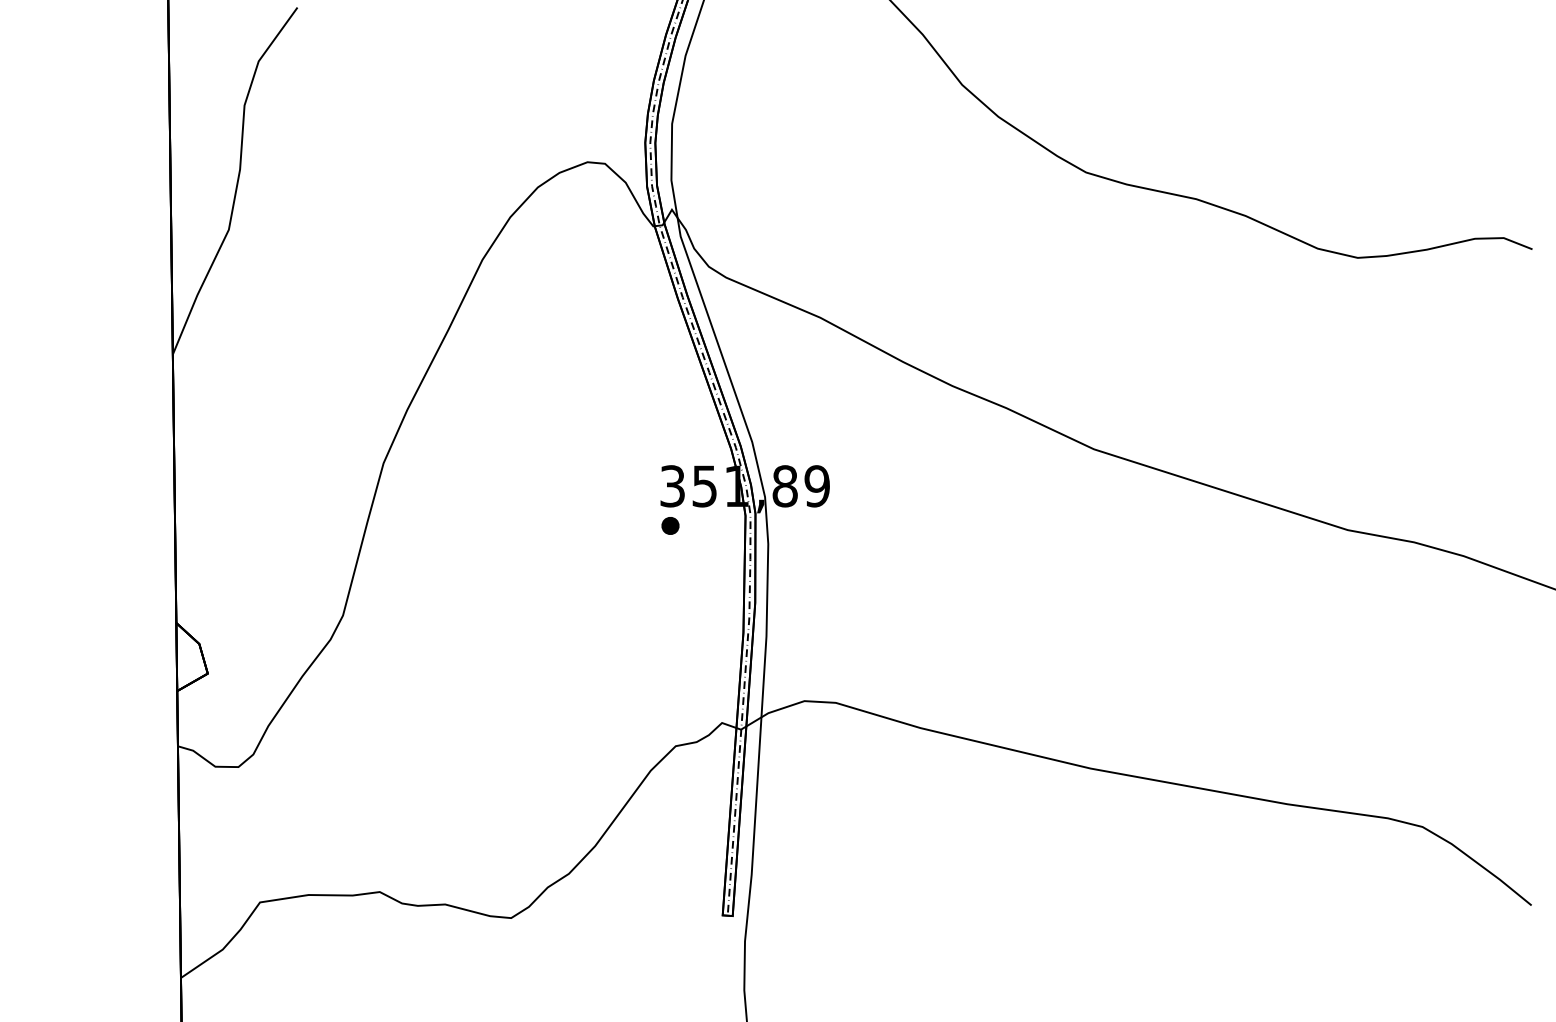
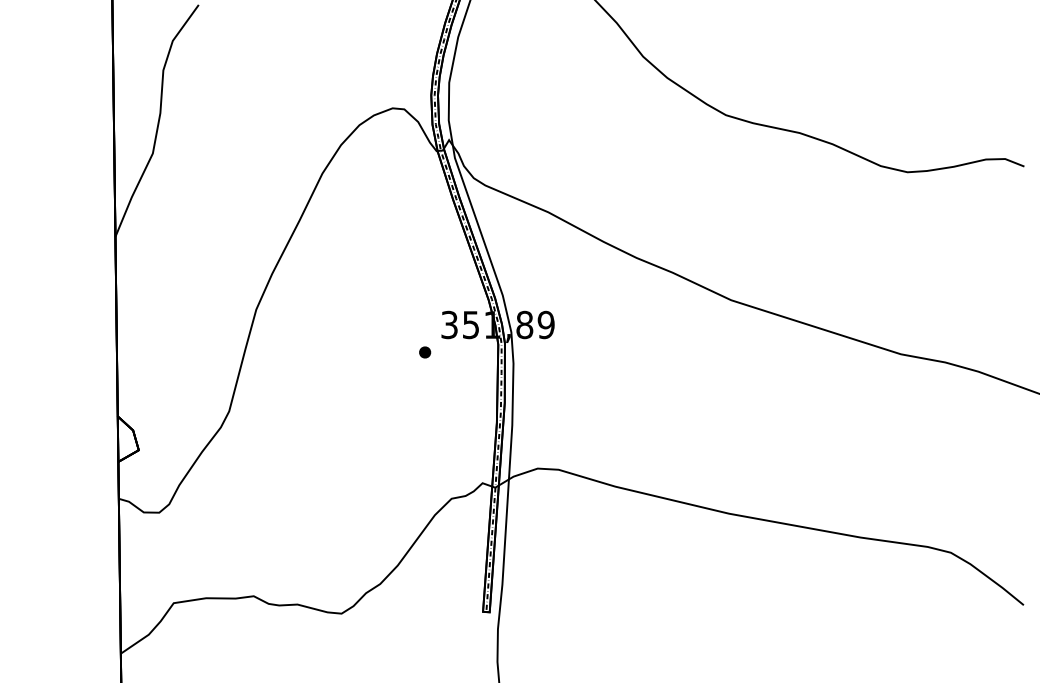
part: (671, 525) -> (425, 352), moved

